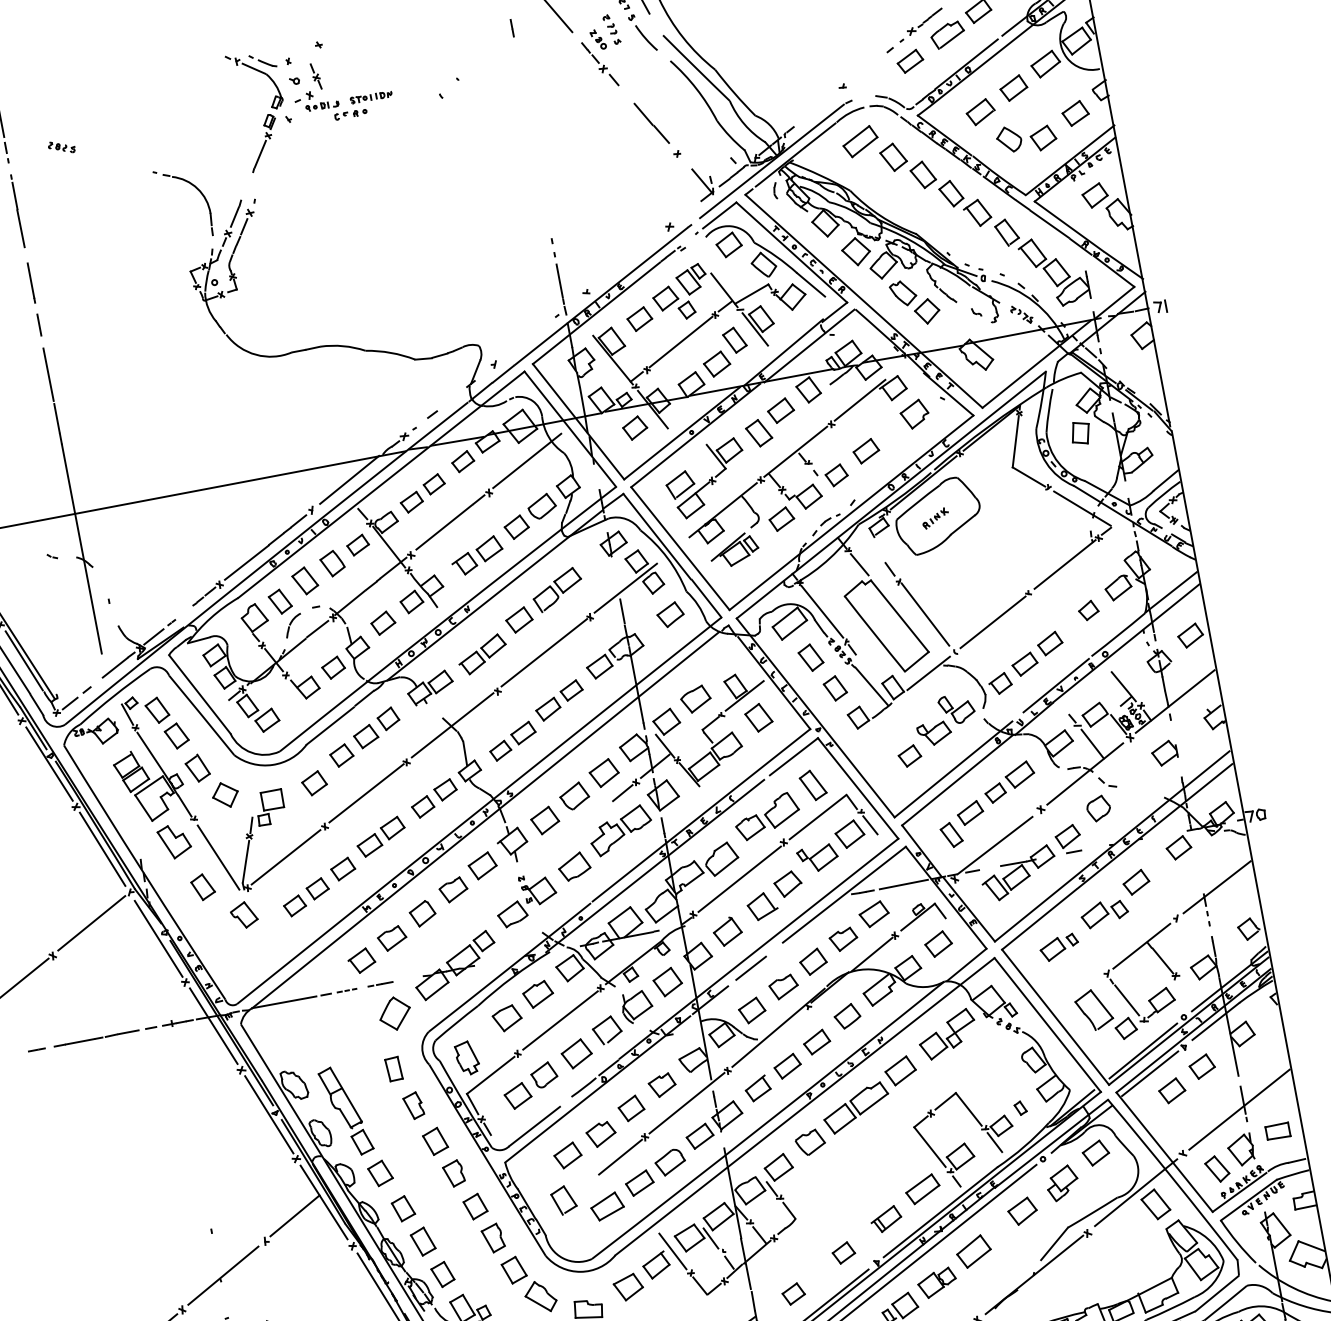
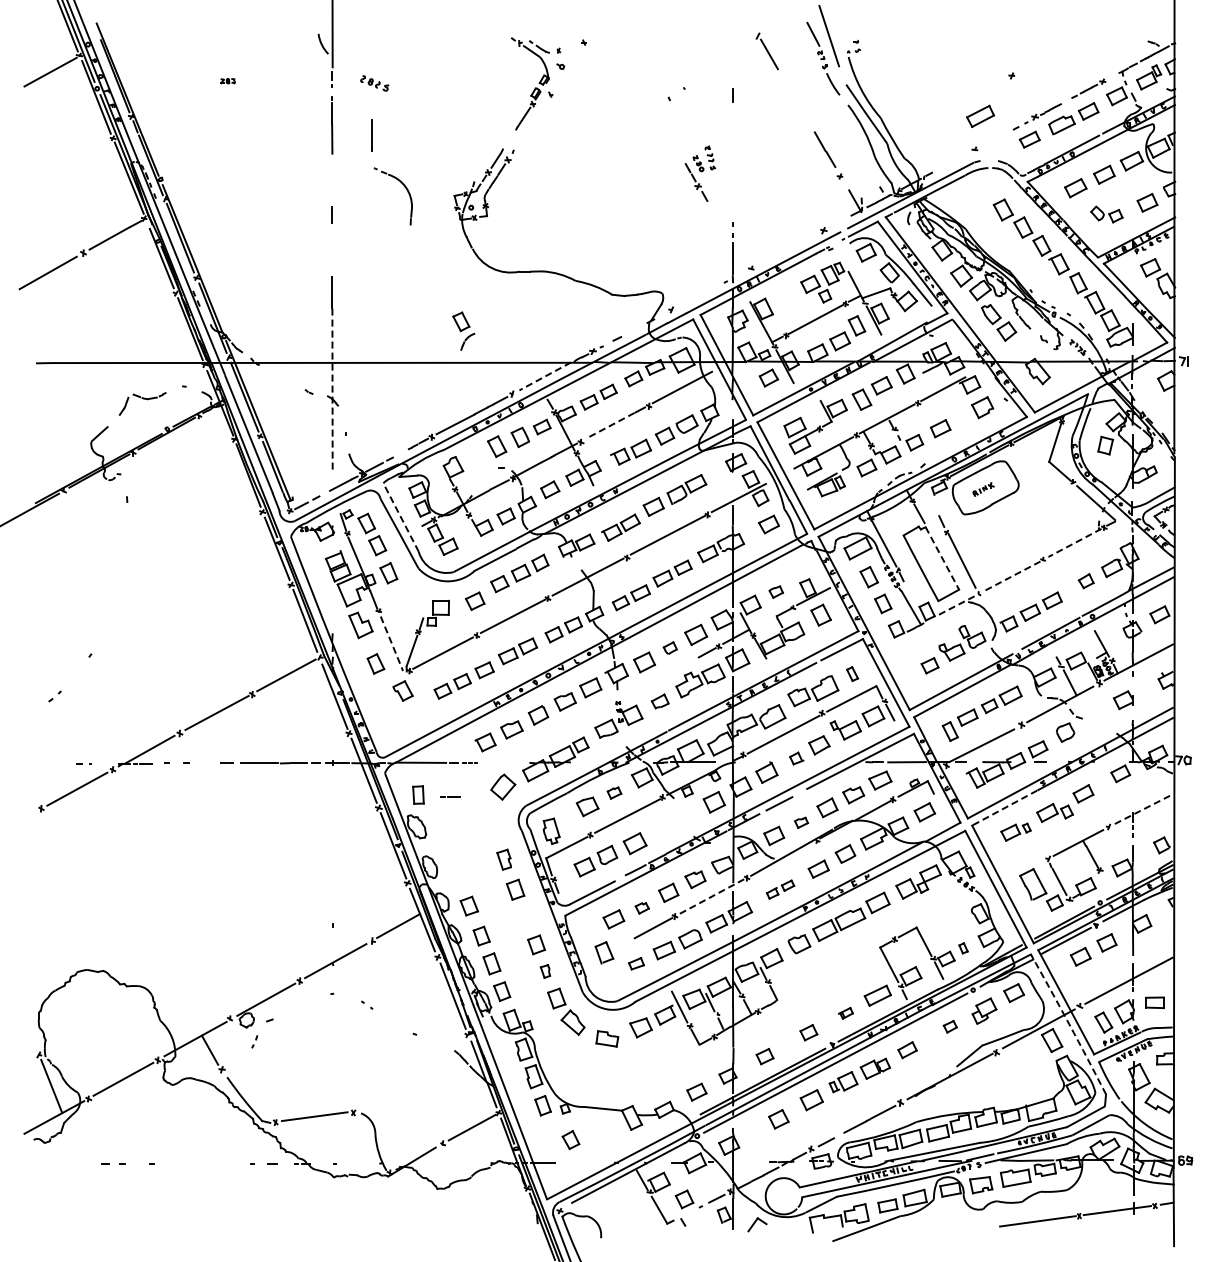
line: (511, 28) -> (732, 95), moved
part: (603, 51) -> (700, 173), moved
part: (350, 96) -> (600, 86), removed
part: (1026, 138) -> (1106, 214), size x0.7
part: (860, 140) -> (980, 115), moved
part: (61, 147) -> (374, 83), size x1.4
part: (196, 189) -> (404, 187), moved
line: (30, 282) -> (371, 135), moved
part: (638, 318) -> (787, 295), removed
line: (48, 374) -> (332, 253), removed
line: (348, 480) -> (544, 376), solid -> dashed
line: (444, 526) -> (610, 425), solid -> dashed
line: (81, 549) -> (332, 390), solid -> dashed
line: (1064, 565) -> (1074, 543), solid -> dashed
part: (285, 612) -> (463, 330), moved
line: (899, 616) -> (942, 558), solid -> dashed
line: (993, 622) -> (1012, 576), solid -> dashed
line: (929, 672) -> (956, 605), solid -> dashed
line: (199, 694) -> (400, 517), solid -> dashed
part: (696, 698) -> (776, 591), size x0.6
part: (812, 784) -> (852, 673), size x0.6
part: (224, 795) -> (405, 597), removed
part: (574, 795) -> (670, 647), size x0.6
line: (219, 858) -> (392, 644), solid -> dashed
part: (574, 866) -> (660, 701), size x0.7
line: (1216, 887) -> (1143, 809), solid -> dashed
part: (761, 906) -> (796, 758), size x0.6
line: (1039, 920) -> (1004, 808), solid -> dashed
line: (380, 983) -> (450, 796), moved
part: (783, 986) -> (801, 822), size x0.6
part: (538, 993) -> (614, 792), size x0.6
part: (621, 1017) -> (674, 822), removed
part: (393, 1068) -> (418, 794), moved
part: (773, 1077) -> (780, 889), size x0.6
line: (687, 1104) -> (711, 897), solid -> dashed
part: (345, 1110) -> (451, 853), removed
part: (601, 1134) -> (642, 908), size x0.6
part: (453, 1173) -> (524, 916), removed
arc: (1174, 1179) -> (1069, 1024), solid -> dashed
part: (607, 1206) -> (636, 963), size x0.6
part: (1022, 1210) -> (950, 1026), size x0.6
part: (885, 1219) -> (845, 1013), size x0.6
part: (493, 1238) -> (545, 971), size x0.6
part: (973, 1250) -> (907, 1049), size x0.7

